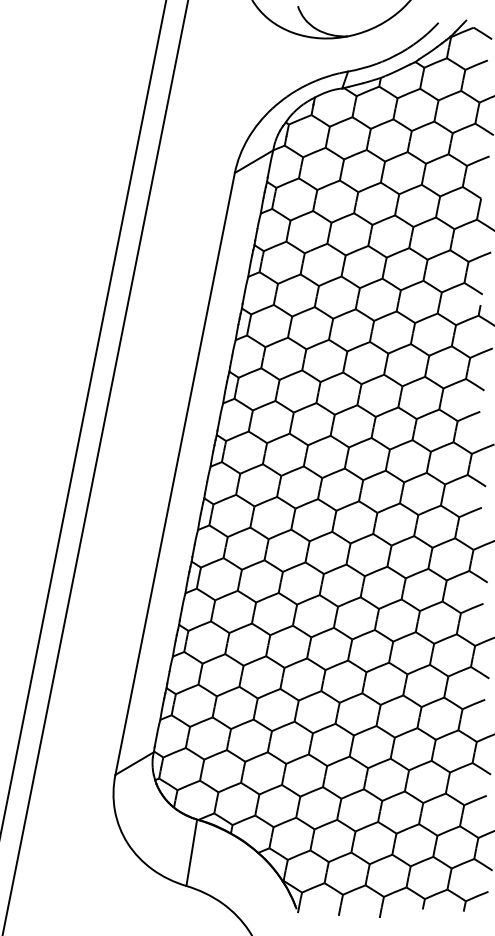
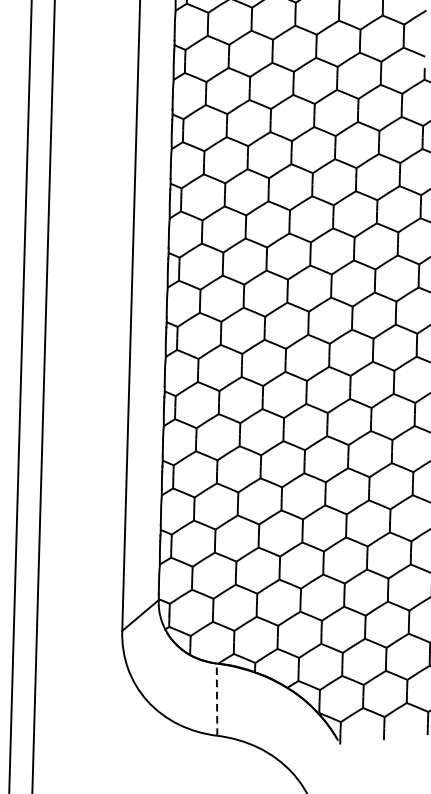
line: (191, 852) -> (216, 699), solid -> dashed

